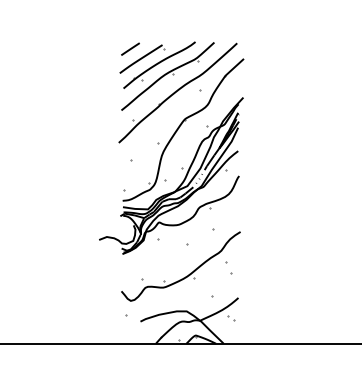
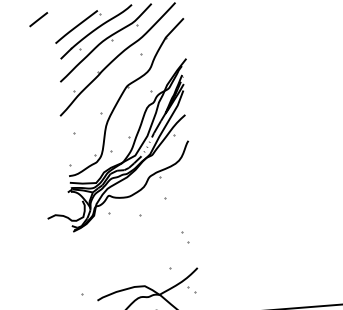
line: (130, 48) -> (38, 18), moved
part: (186, 275) -> (141, 248), removed

